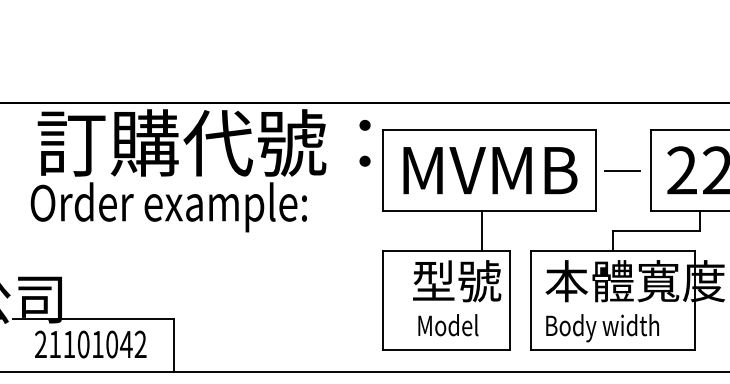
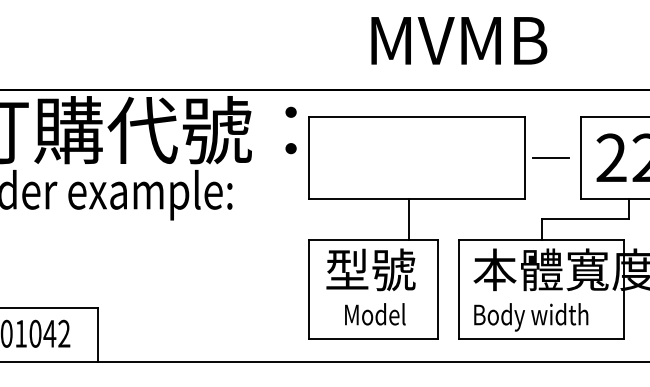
text: (490, 170) -> (459, 40), moved
text: (457, 281) -> (371, 270), moved

